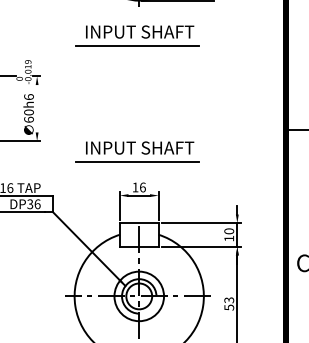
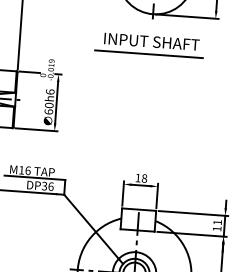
line: (37, 108) -> (56, 102), added
part: (137, 151) -> (142, 146), removed
text: (142, 187) -> (144, 178), 16 -> 18
text: (229, 231) -> (217, 222), 10 -> 11

